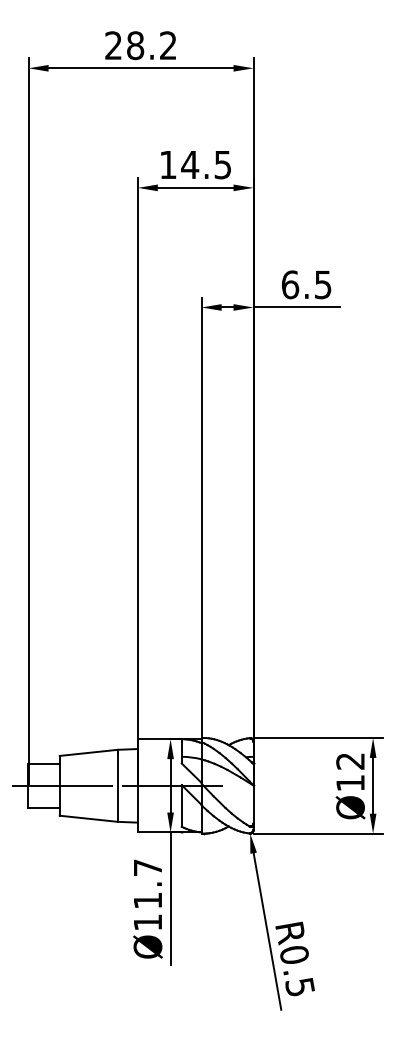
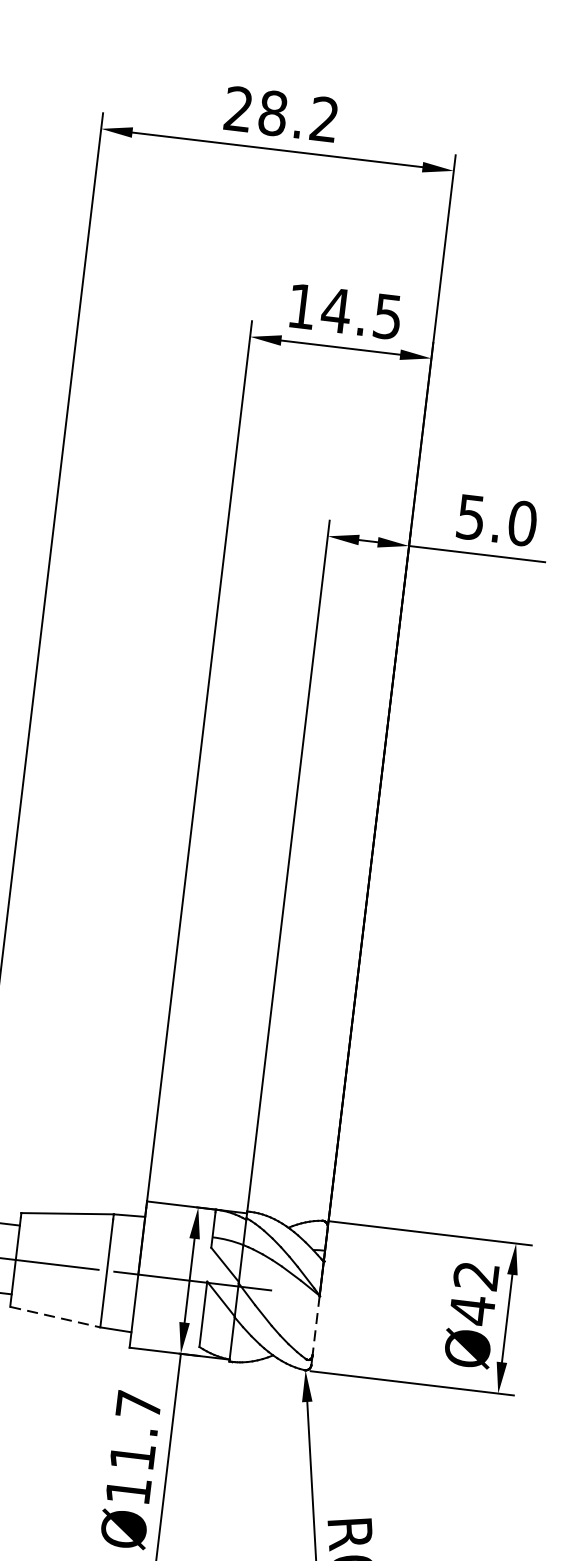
text: (306, 284) -> (496, 519), 6.5 -> 5.0
text: (350, 783) -> (472, 1310), Ø12 -> Ø42
line: (253, 804) -> (316, 1325), solid -> dashed
line: (89, 818) -> (56, 1316), solid -> dashed

